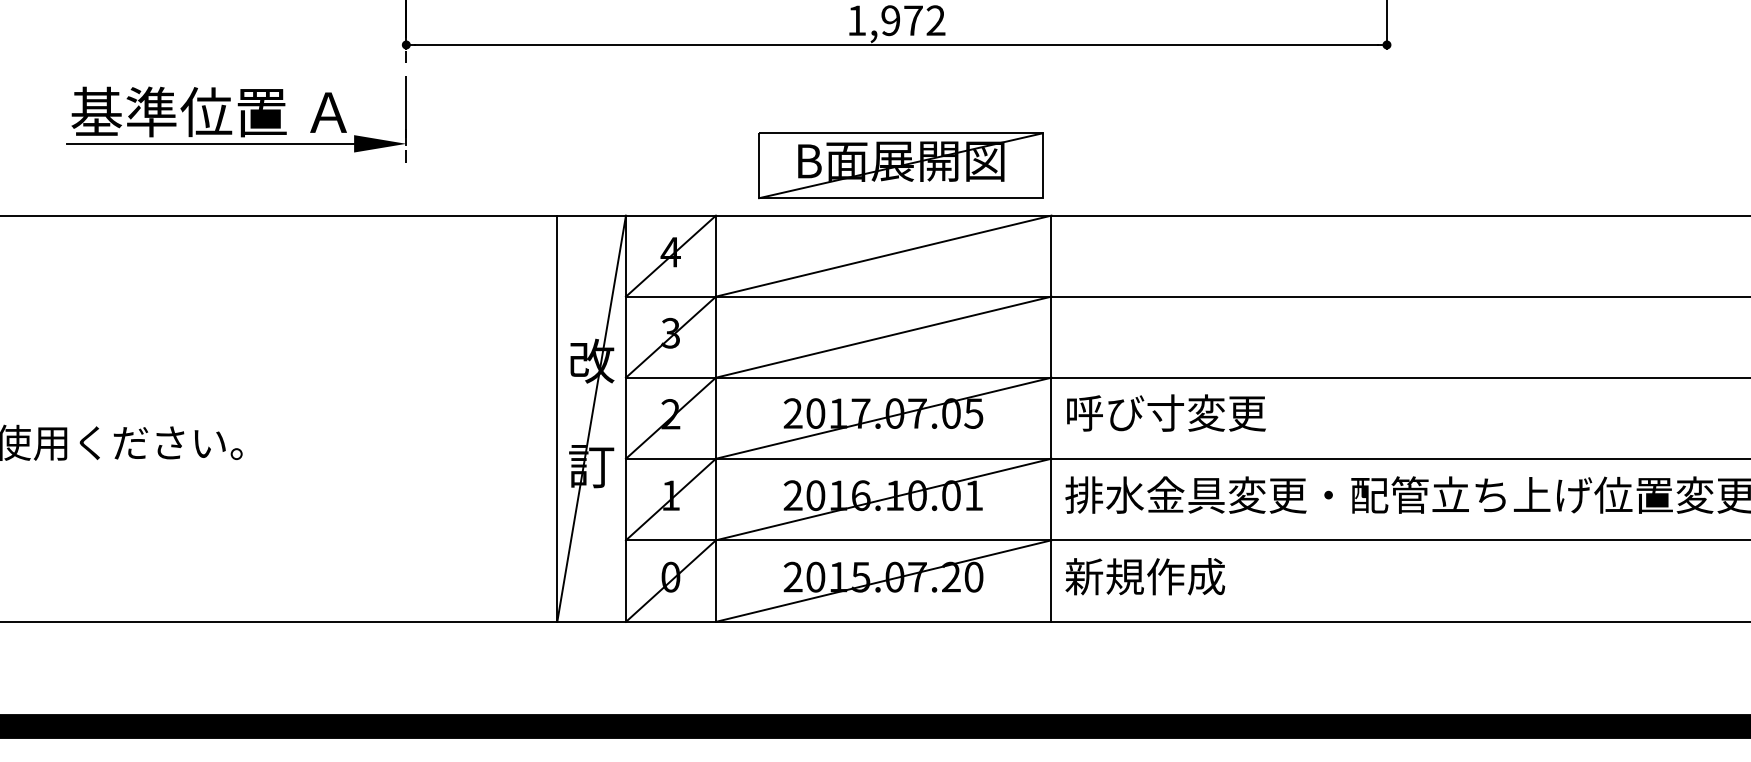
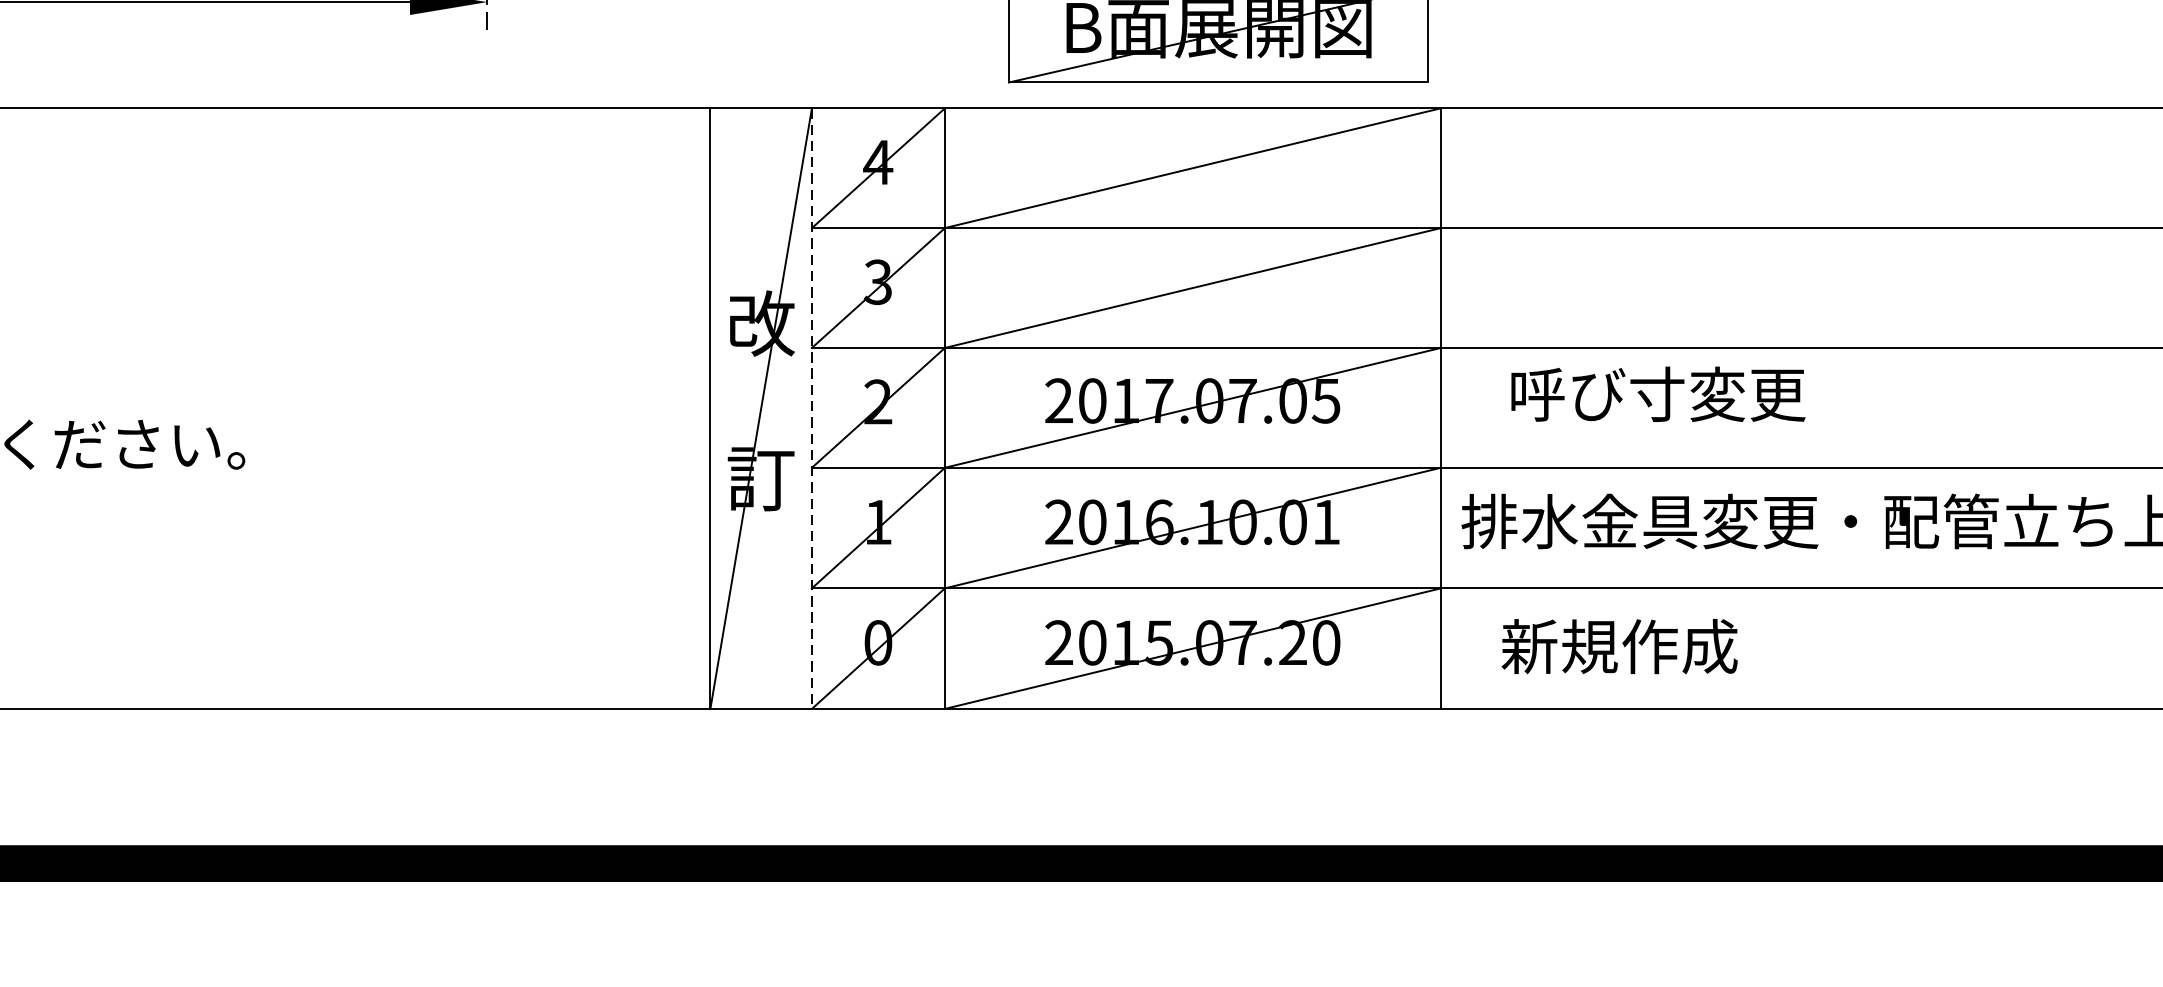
text: (1166, 412) -> (1658, 393), moved
line: (625, 419) -> (811, 409), solid -> dashed
text: (1145, 576) -> (1619, 646), moved

